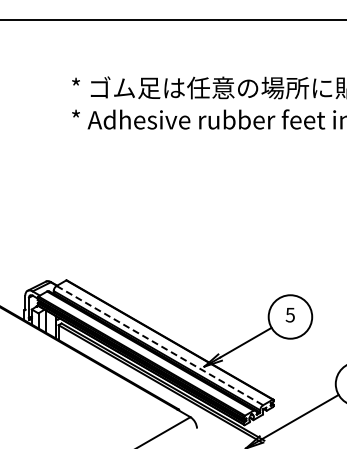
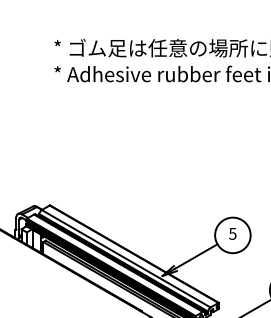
line: (160, 345) -> (126, 258), dashed -> solid

